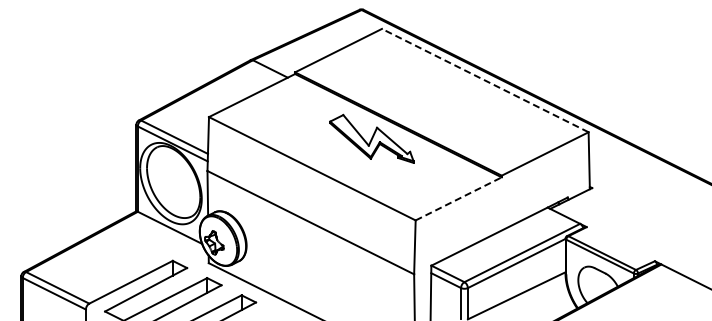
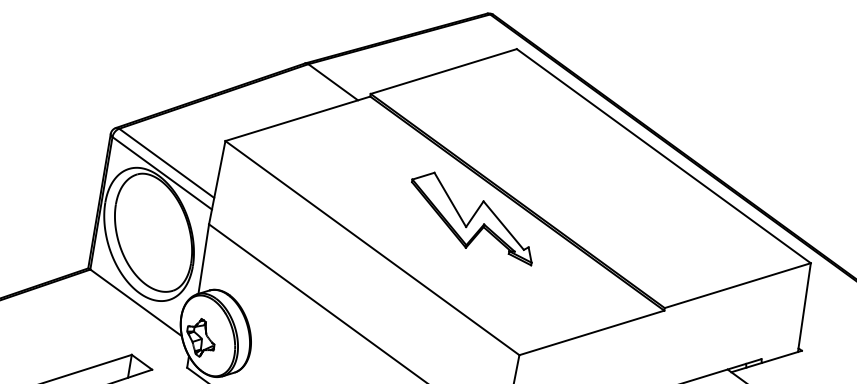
line: (485, 80) -> (664, 156), dashed -> solid
line: (459, 198) -> (593, 332), dashed -> solid

